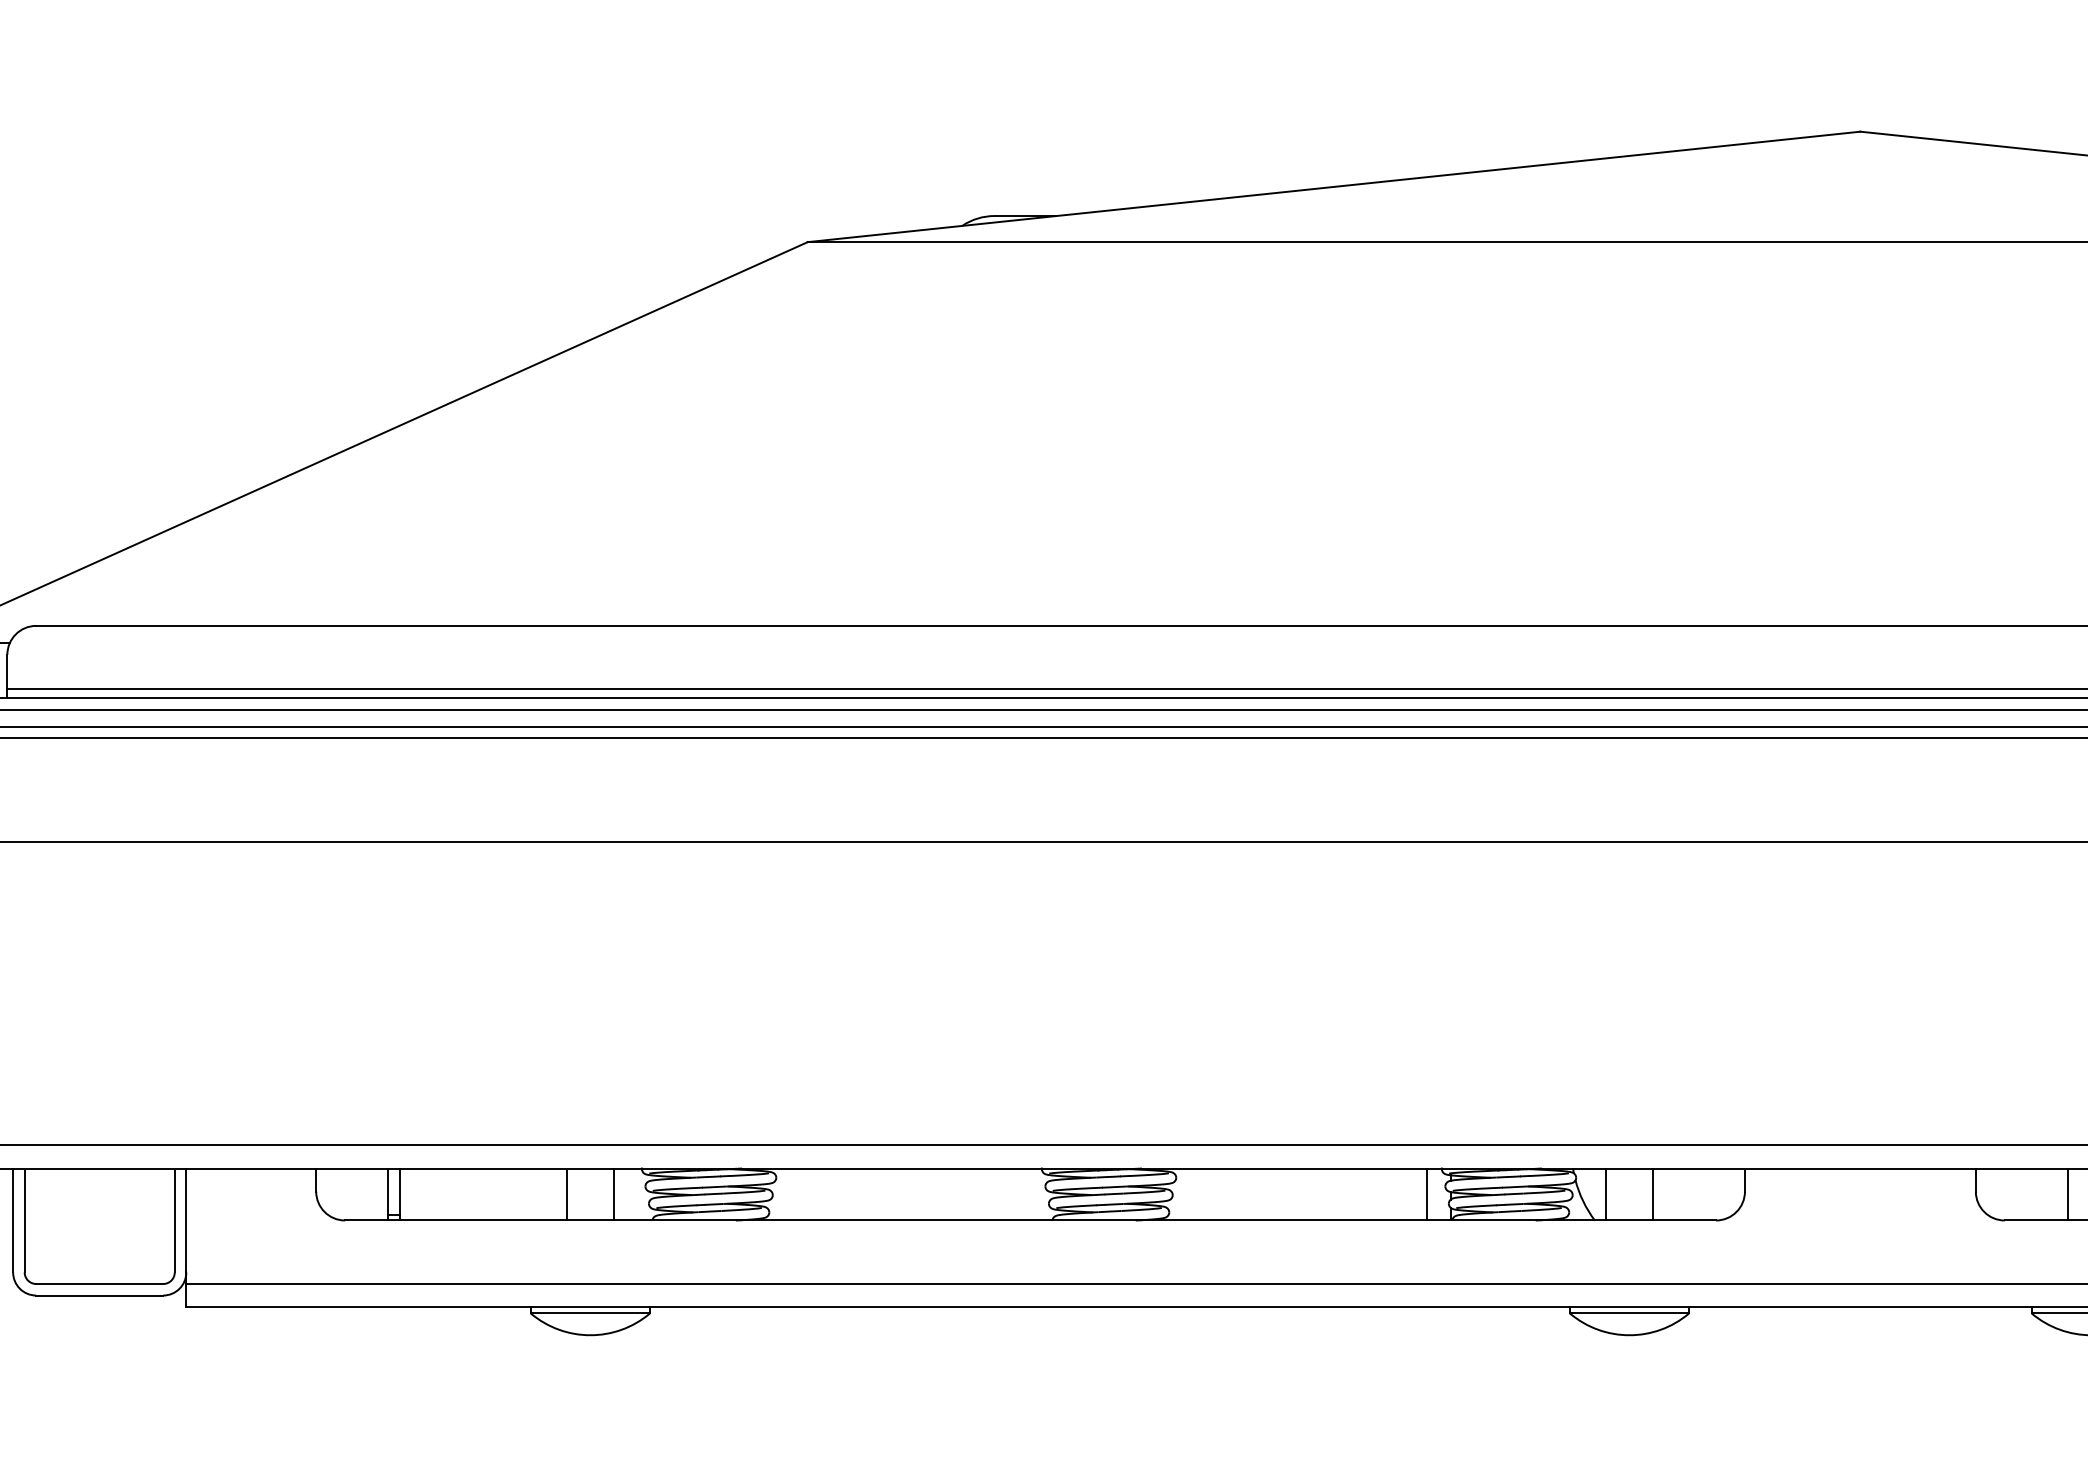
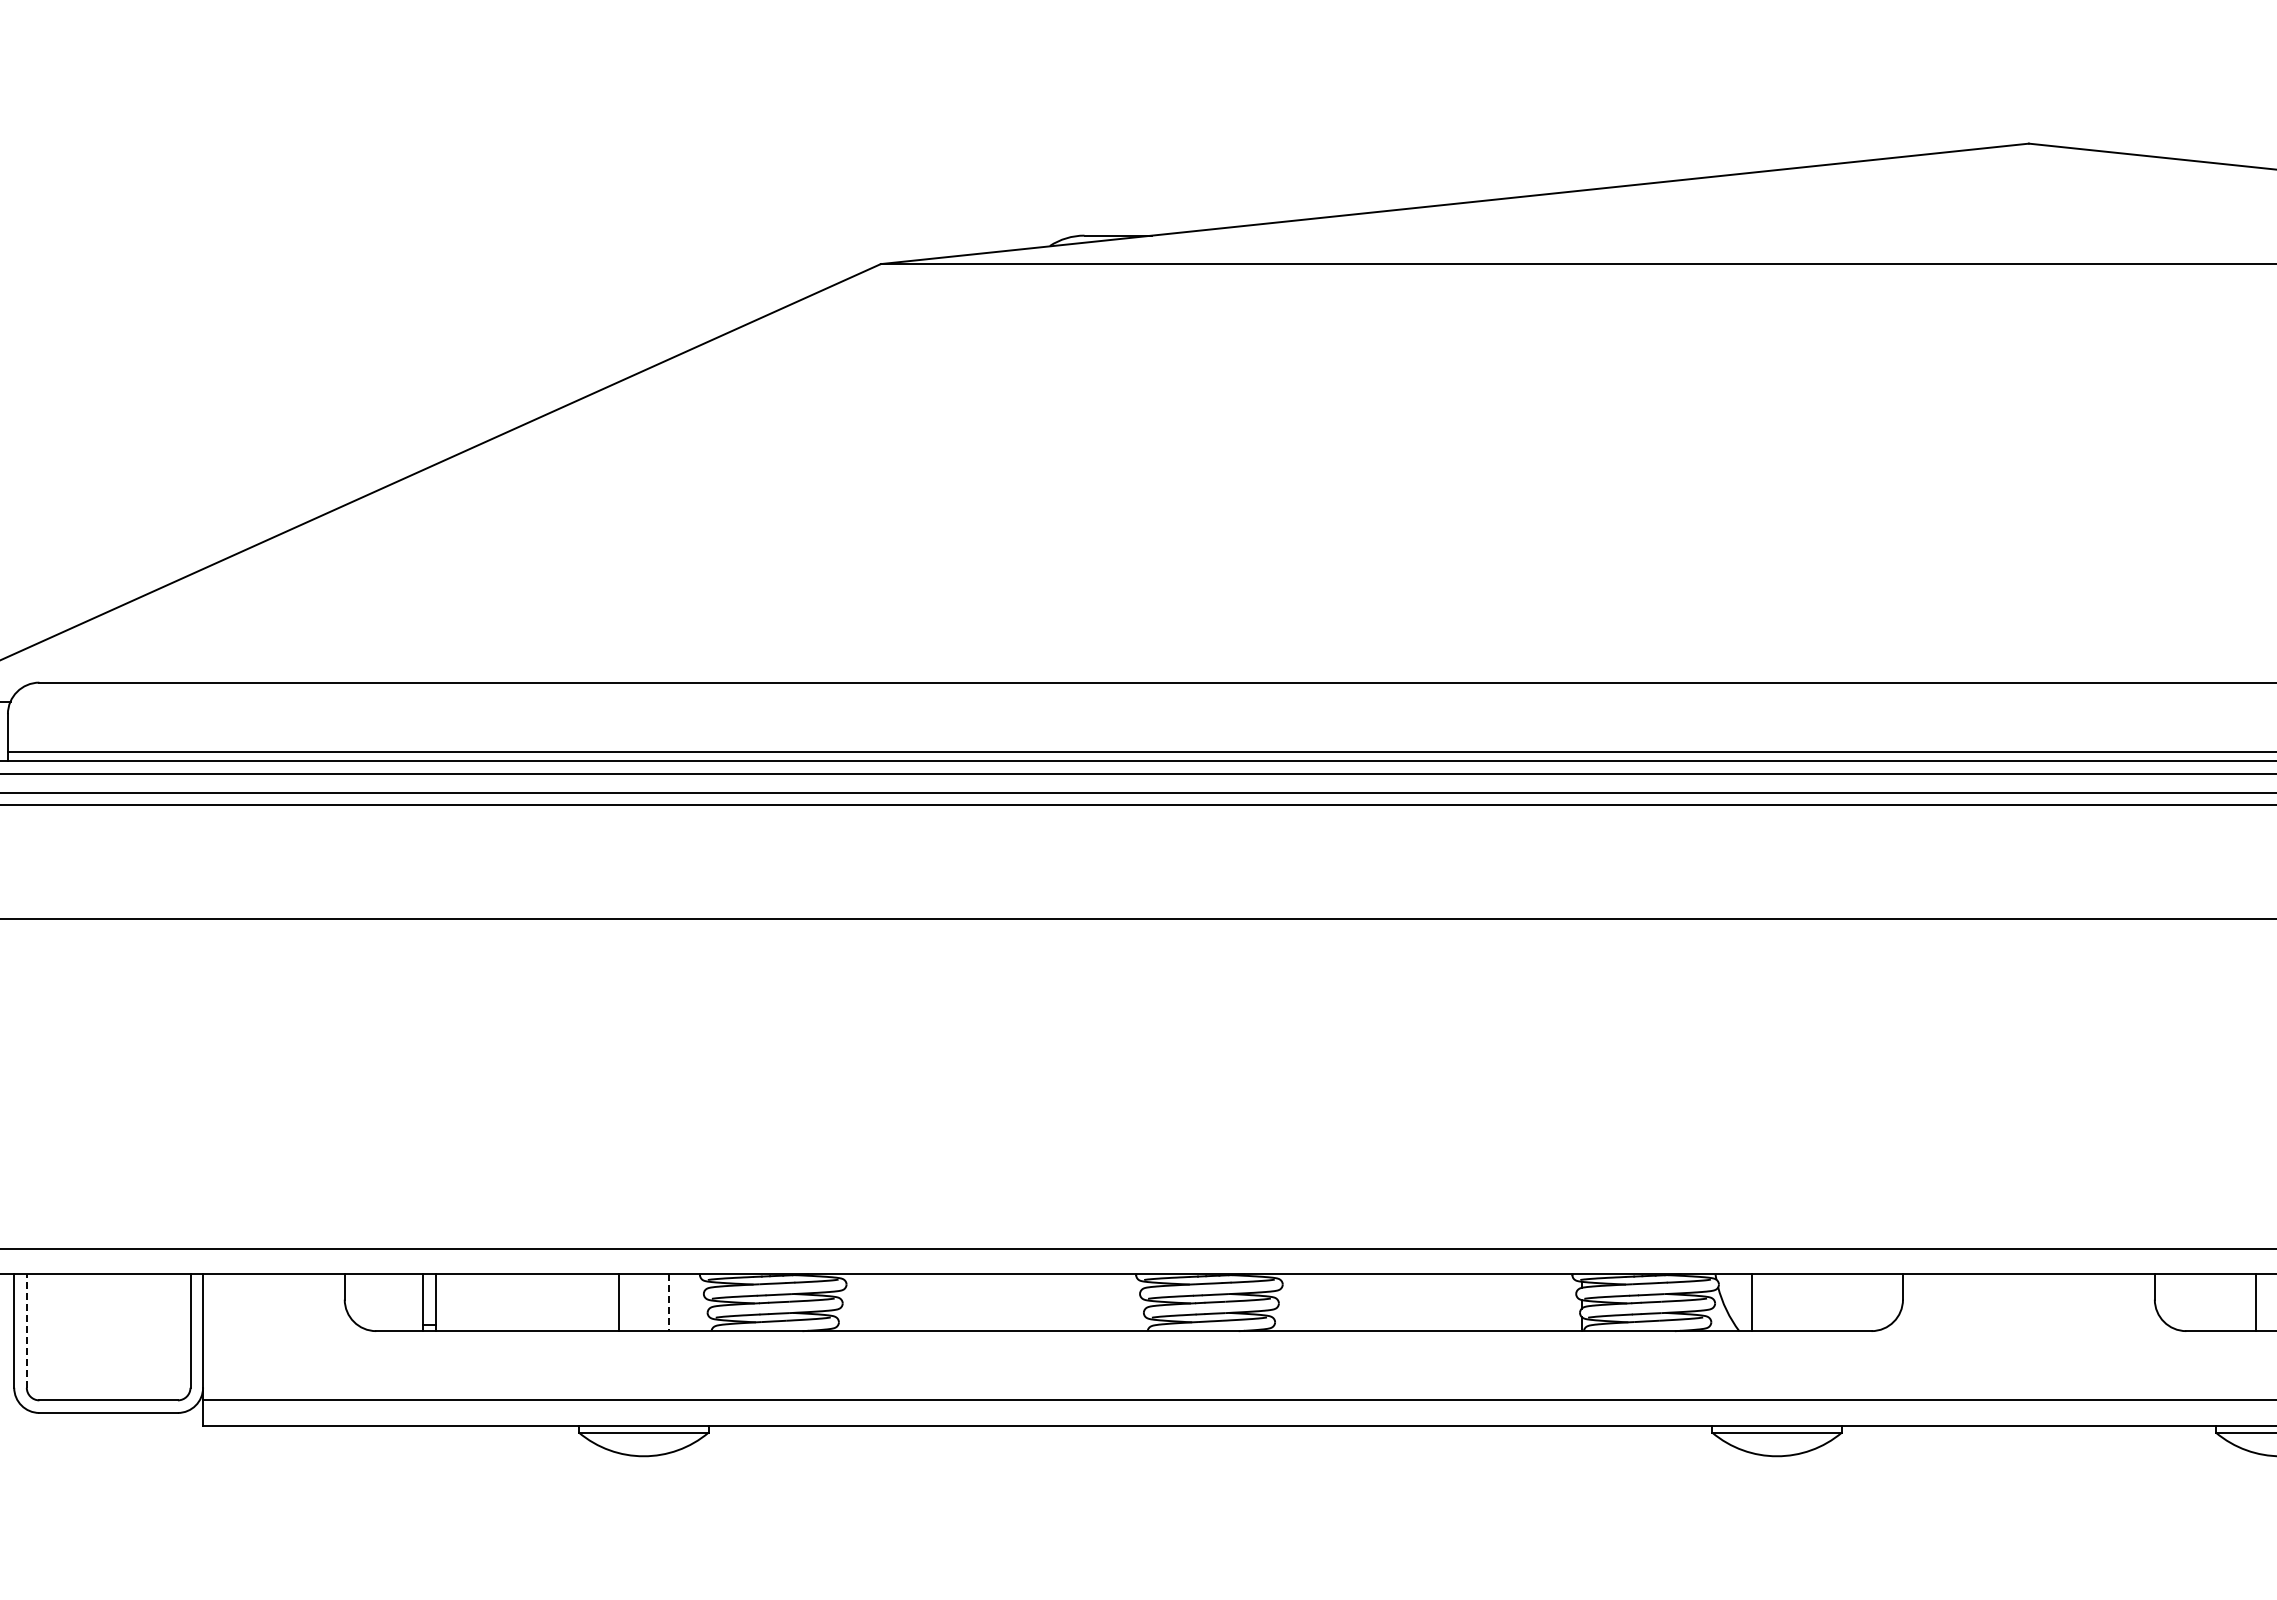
line: (1427, 1194) -> (1556, 1302), removed
line: (1652, 1194) -> (1802, 1302), removed
line: (613, 1195) -> (668, 1303), solid -> dashed
line: (24, 1220) -> (26, 1331), solid -> dashed

